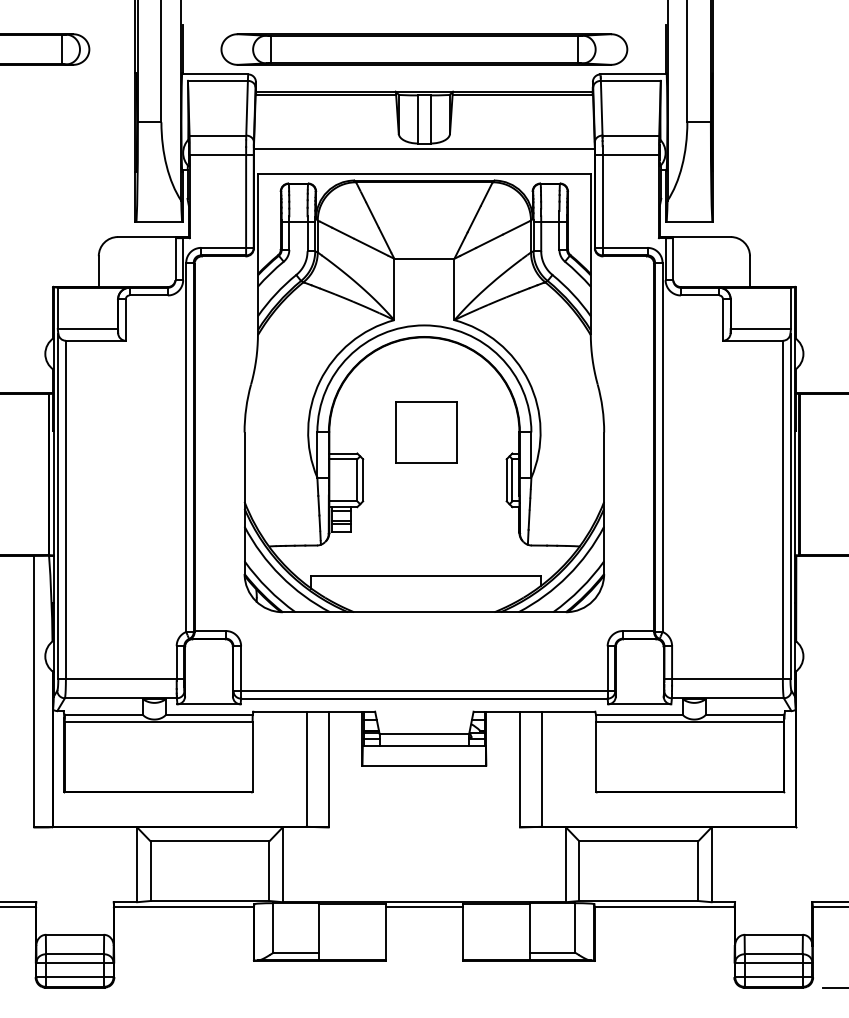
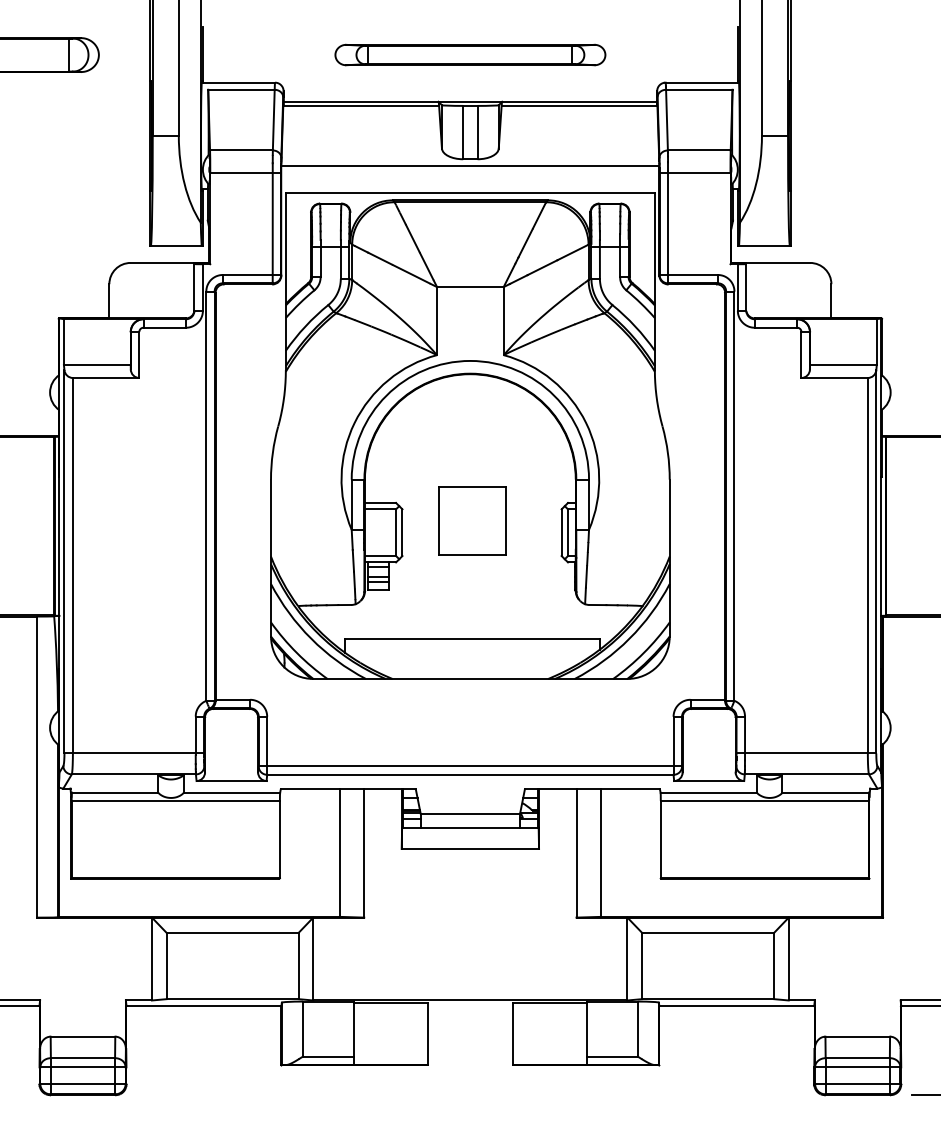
part: (424, 49) -> (470, 54), size x0.6
part: (426, 432) -> (472, 520), moved
line: (423, 907) -> (469, 1006), removed

